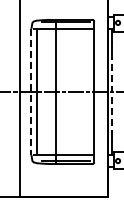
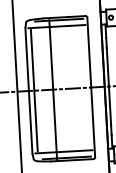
line: (31, 92) -> (29, 91), dashed -> solid
line: (112, 92) -> (109, 87), dashed -> solid

